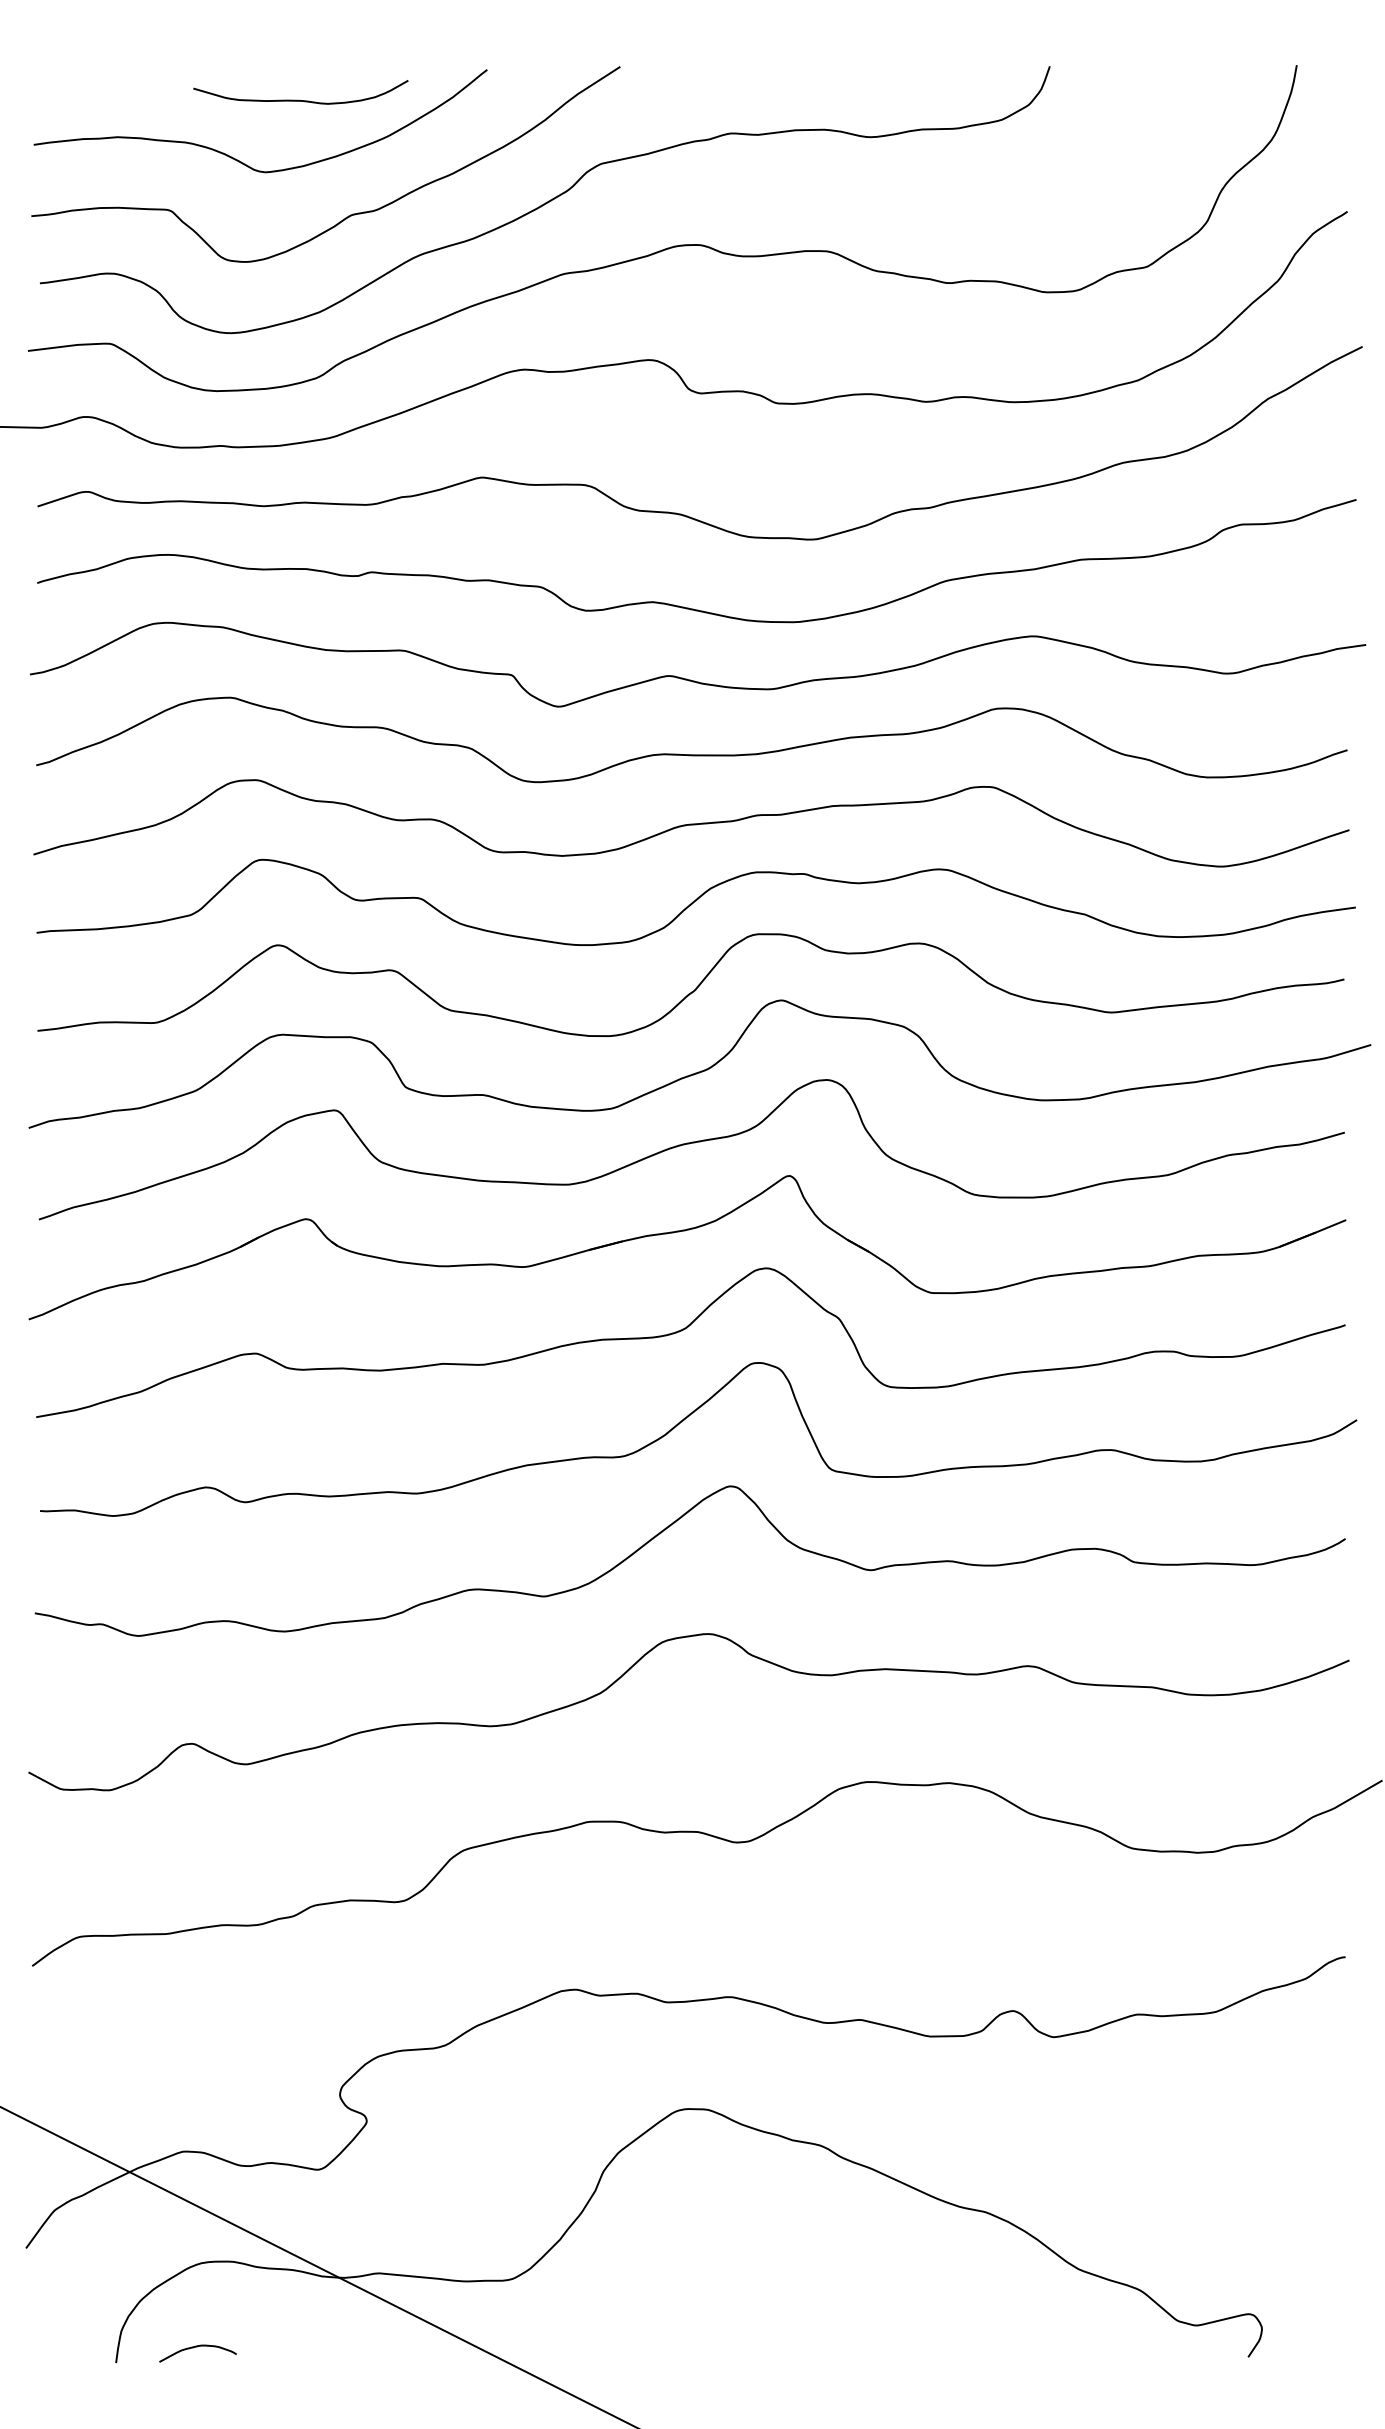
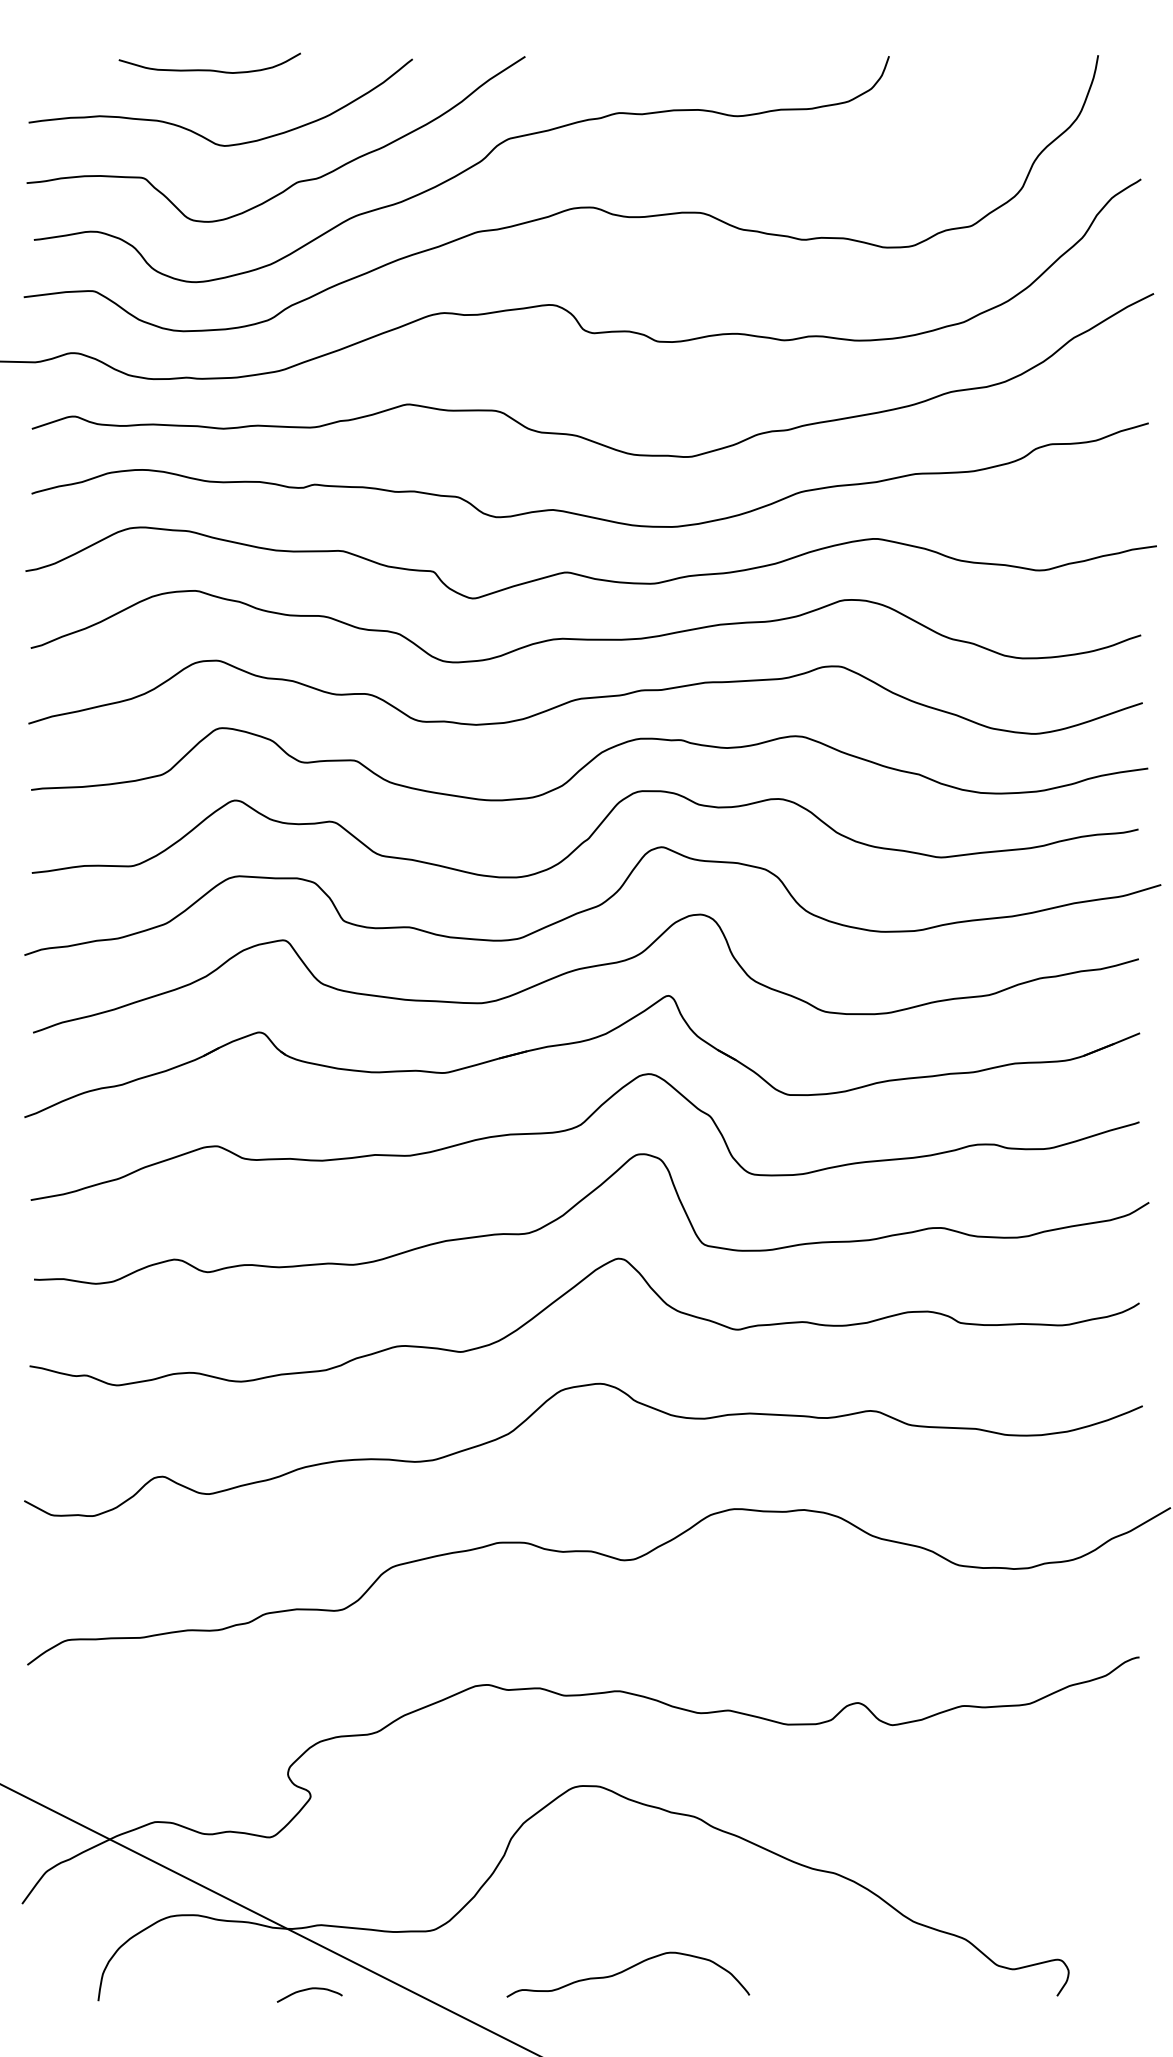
curve: (300, 99) -> (209, 69), moved
curve: (740, 2326) -> (627, 1970), added
curve: (195, 2348) -> (307, 1990), moved

